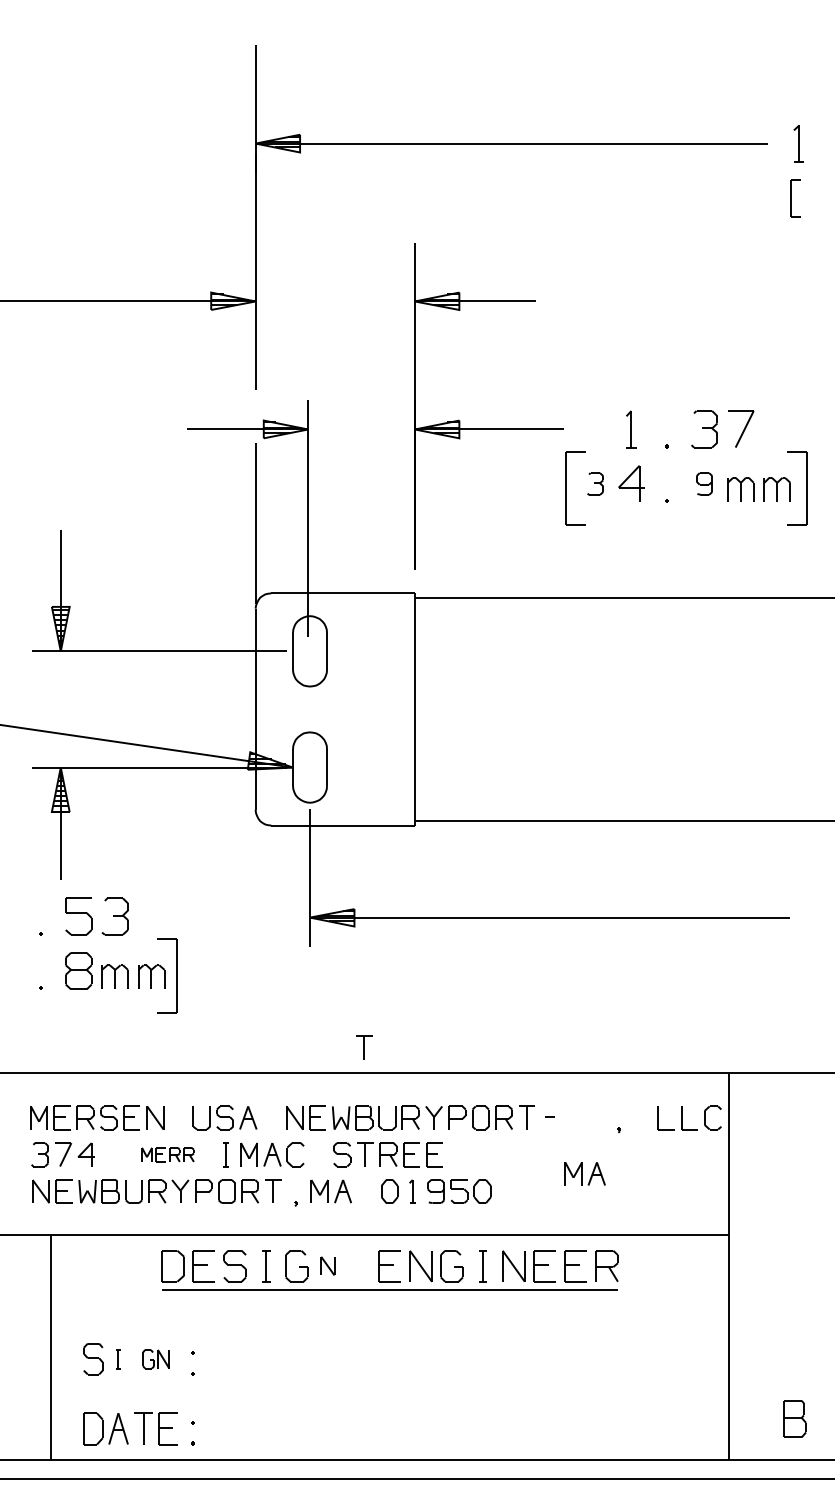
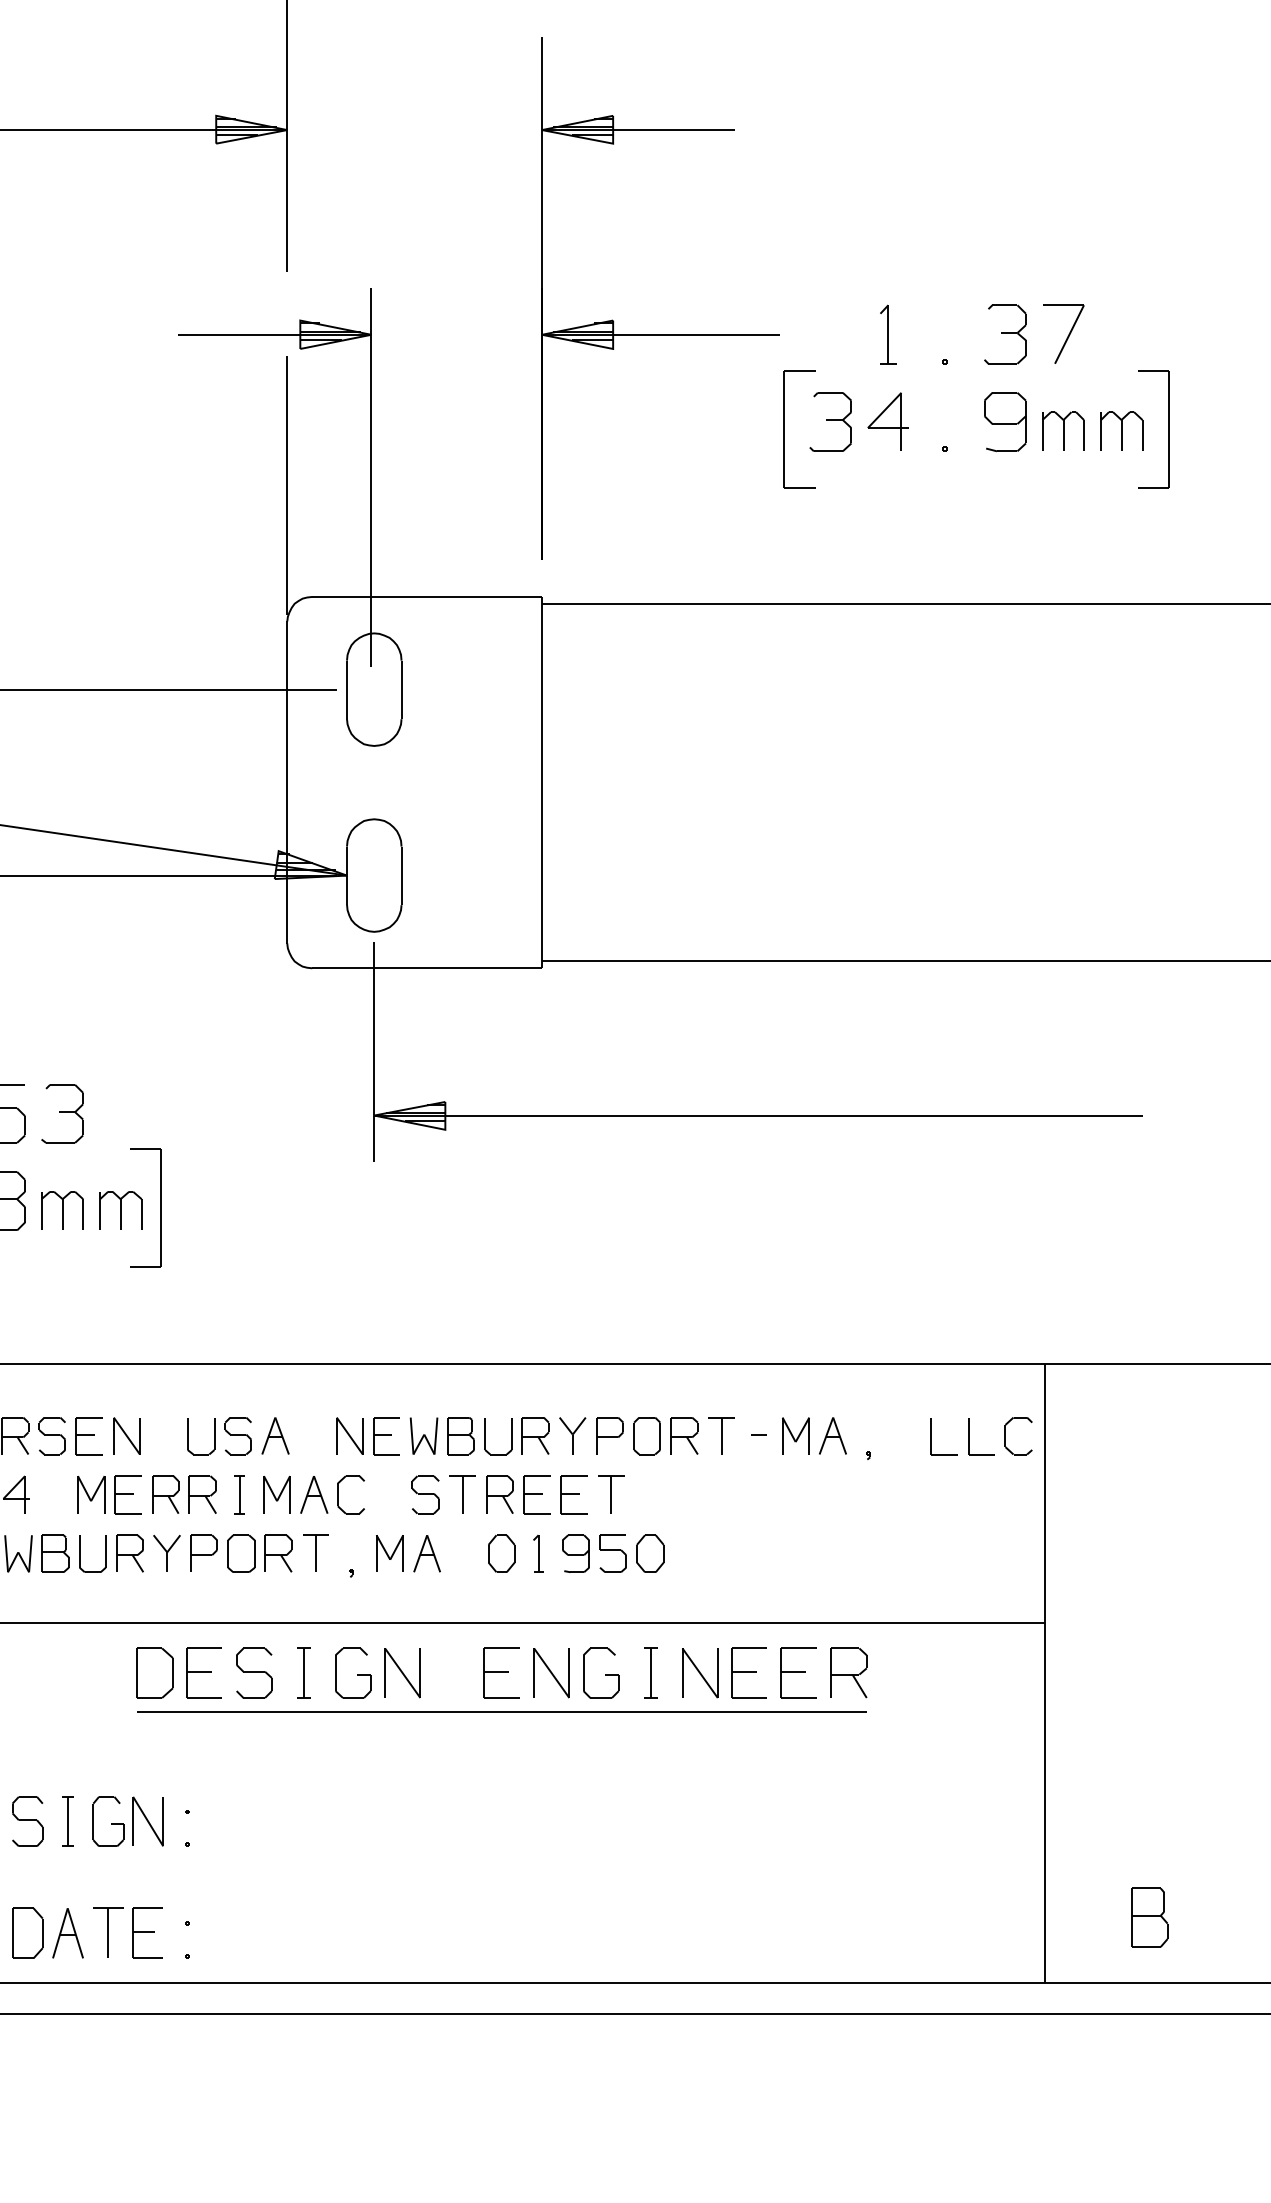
part: (595, 483) -> (830, 421), size x1.67
part: (704, 483) -> (1005, 421), size x1.67
part: (364, 1047) -> (611, 1494), moved
part: (167, 1154) -> (146, 1494), size x1.67
part: (584, 1173) -> (813, 1435), moved
part: (327, 1265) -> (402, 1672), size x1.67
part: (118, 1359) -> (67, 1822), size x1.67
part: (155, 1359) -> (127, 1822), size x1.67

